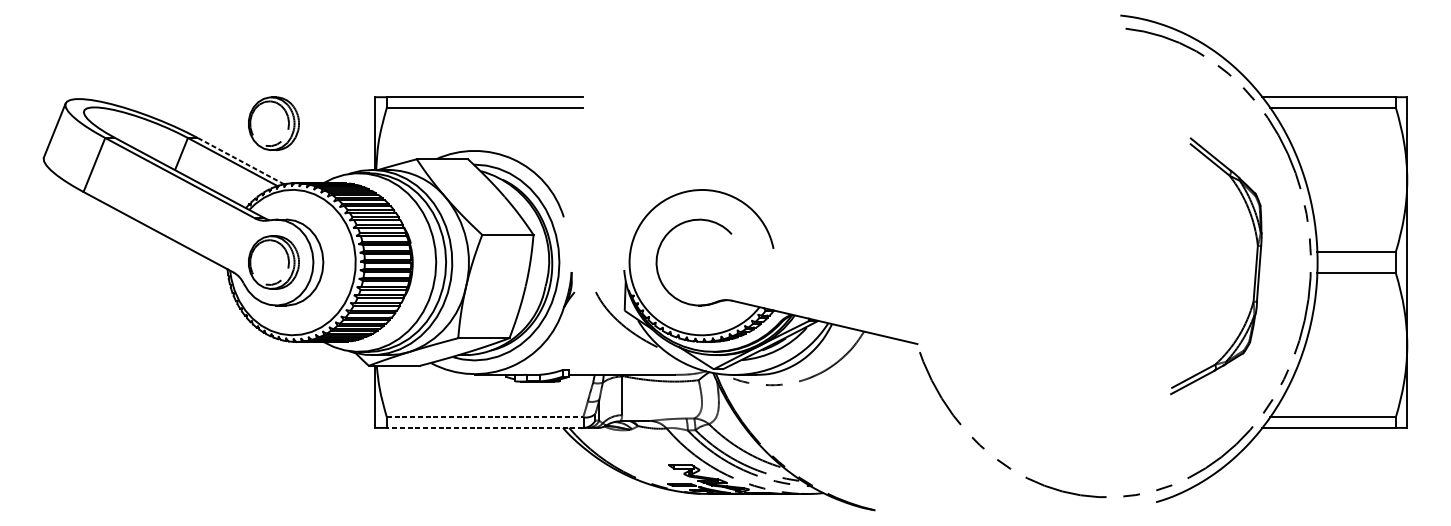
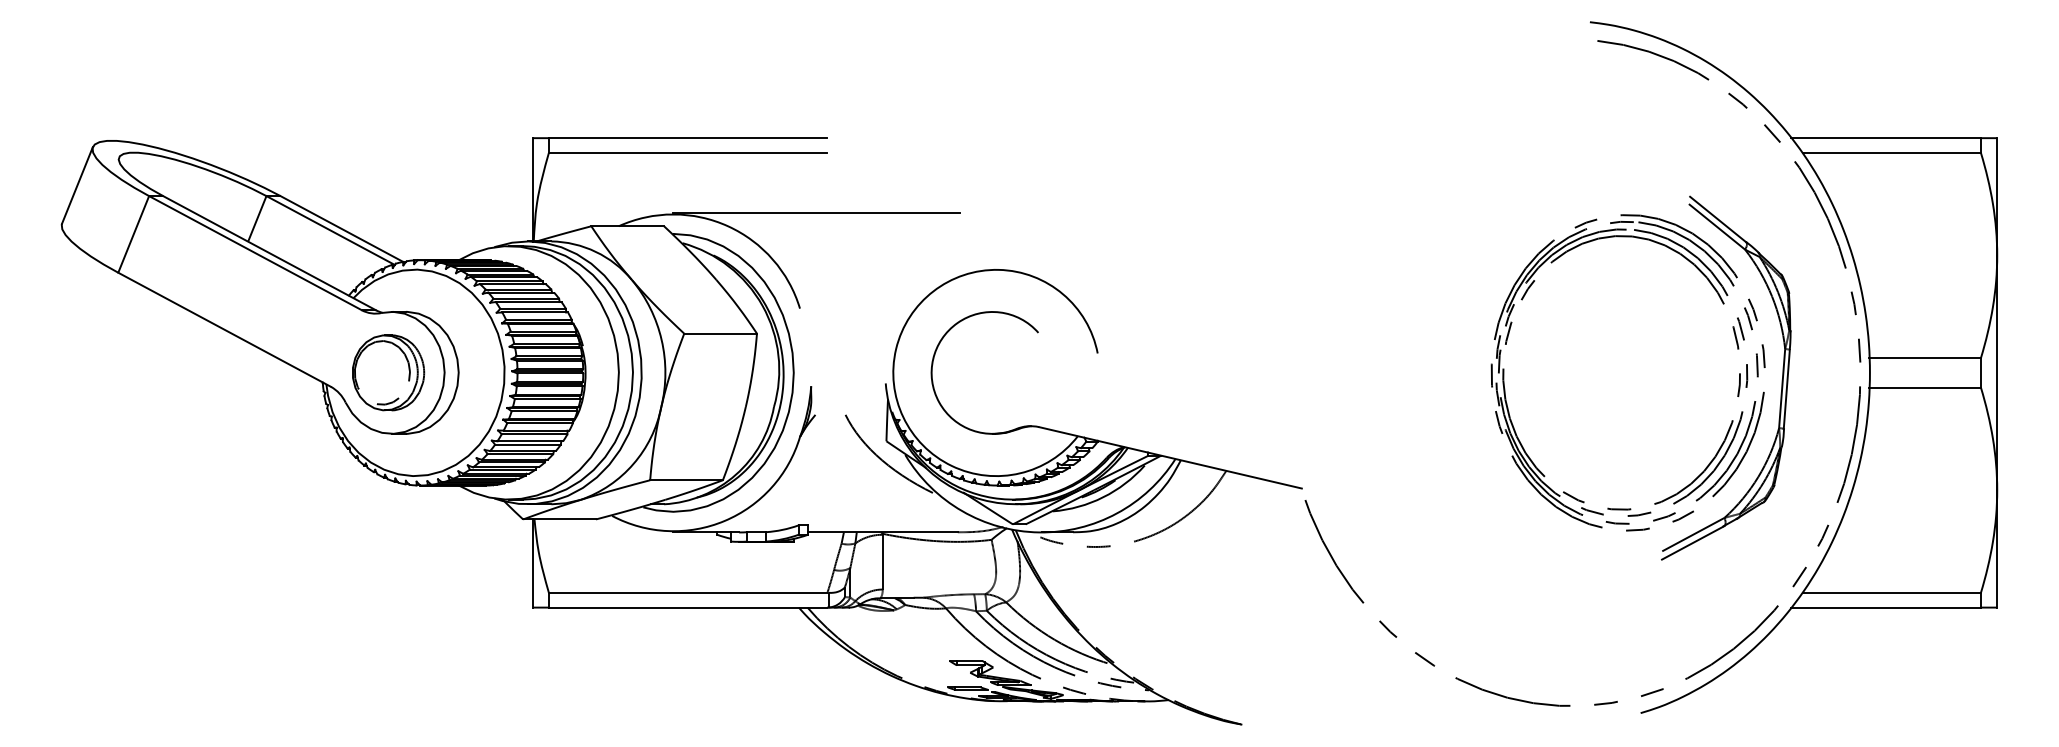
part: (273, 123) -> (388, 175), removed
line: (575, 150) -> (816, 213), added
line: (240, 161) -> (341, 229), dashed -> solid
part: (1224, 270) -> (1738, 384), added
line: (485, 417) -> (688, 592), dashed -> solid
line: (484, 427) -> (687, 607), dashed -> solid

